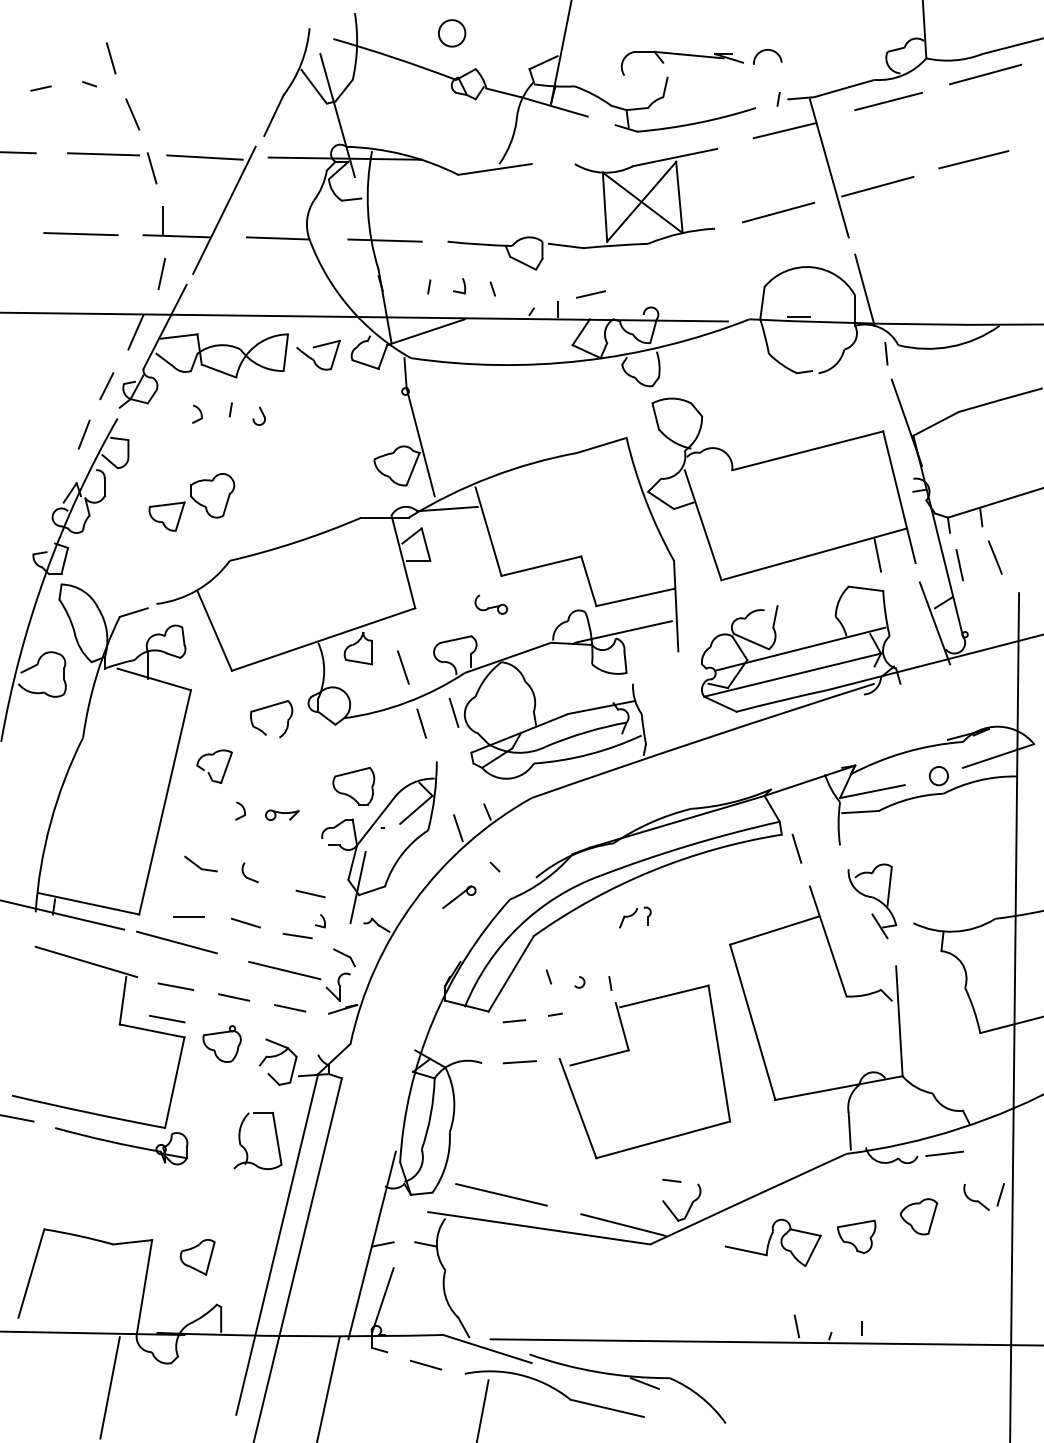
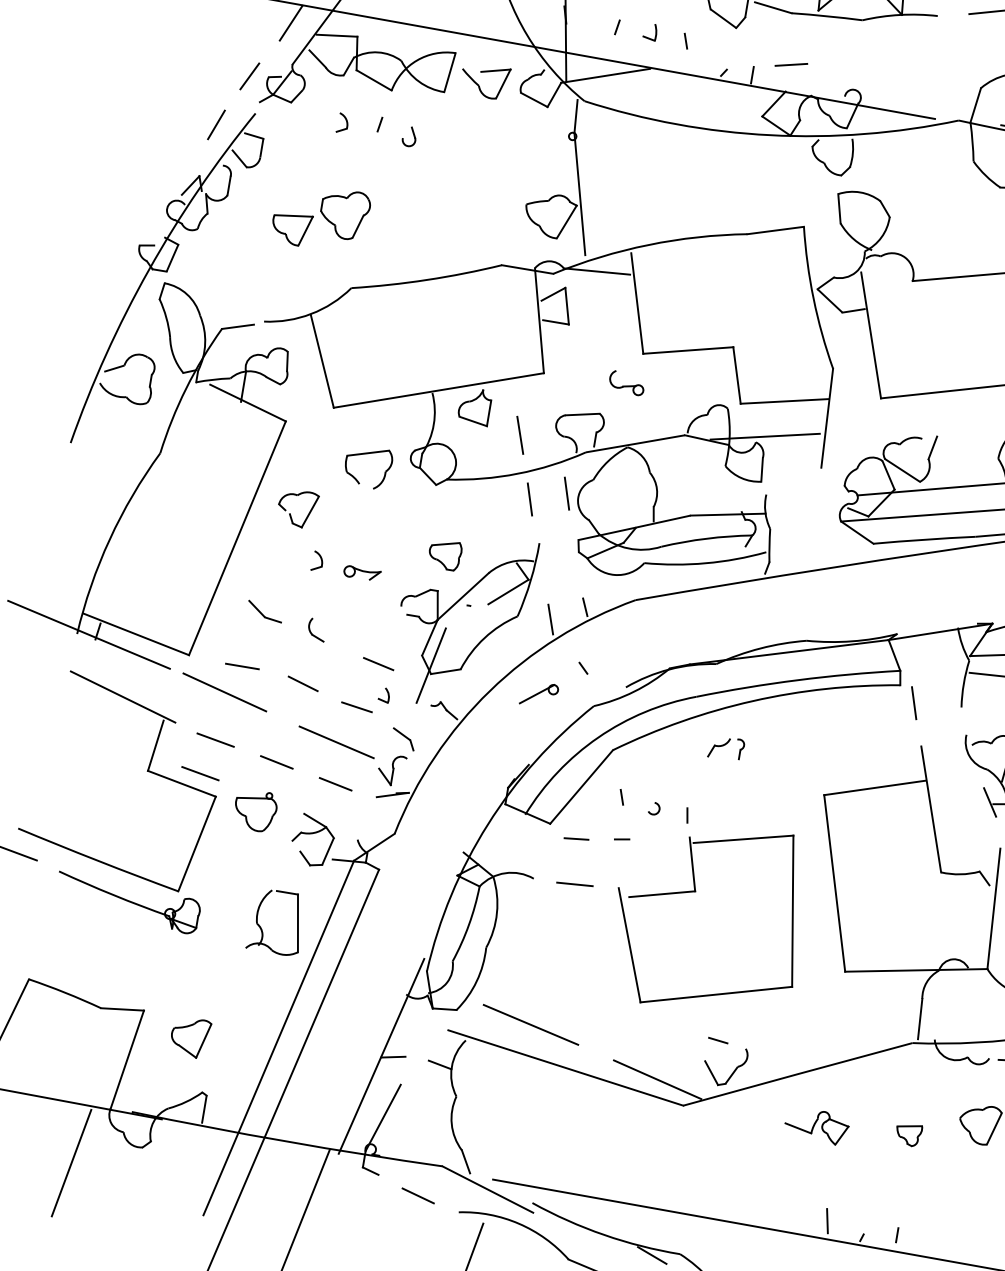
part: (353, 785) -> (444, 554), size x0.7
part: (856, 1236) -> (908, 1134), size x0.6
part: (772, 1242) -> (816, 1125), size x0.6

